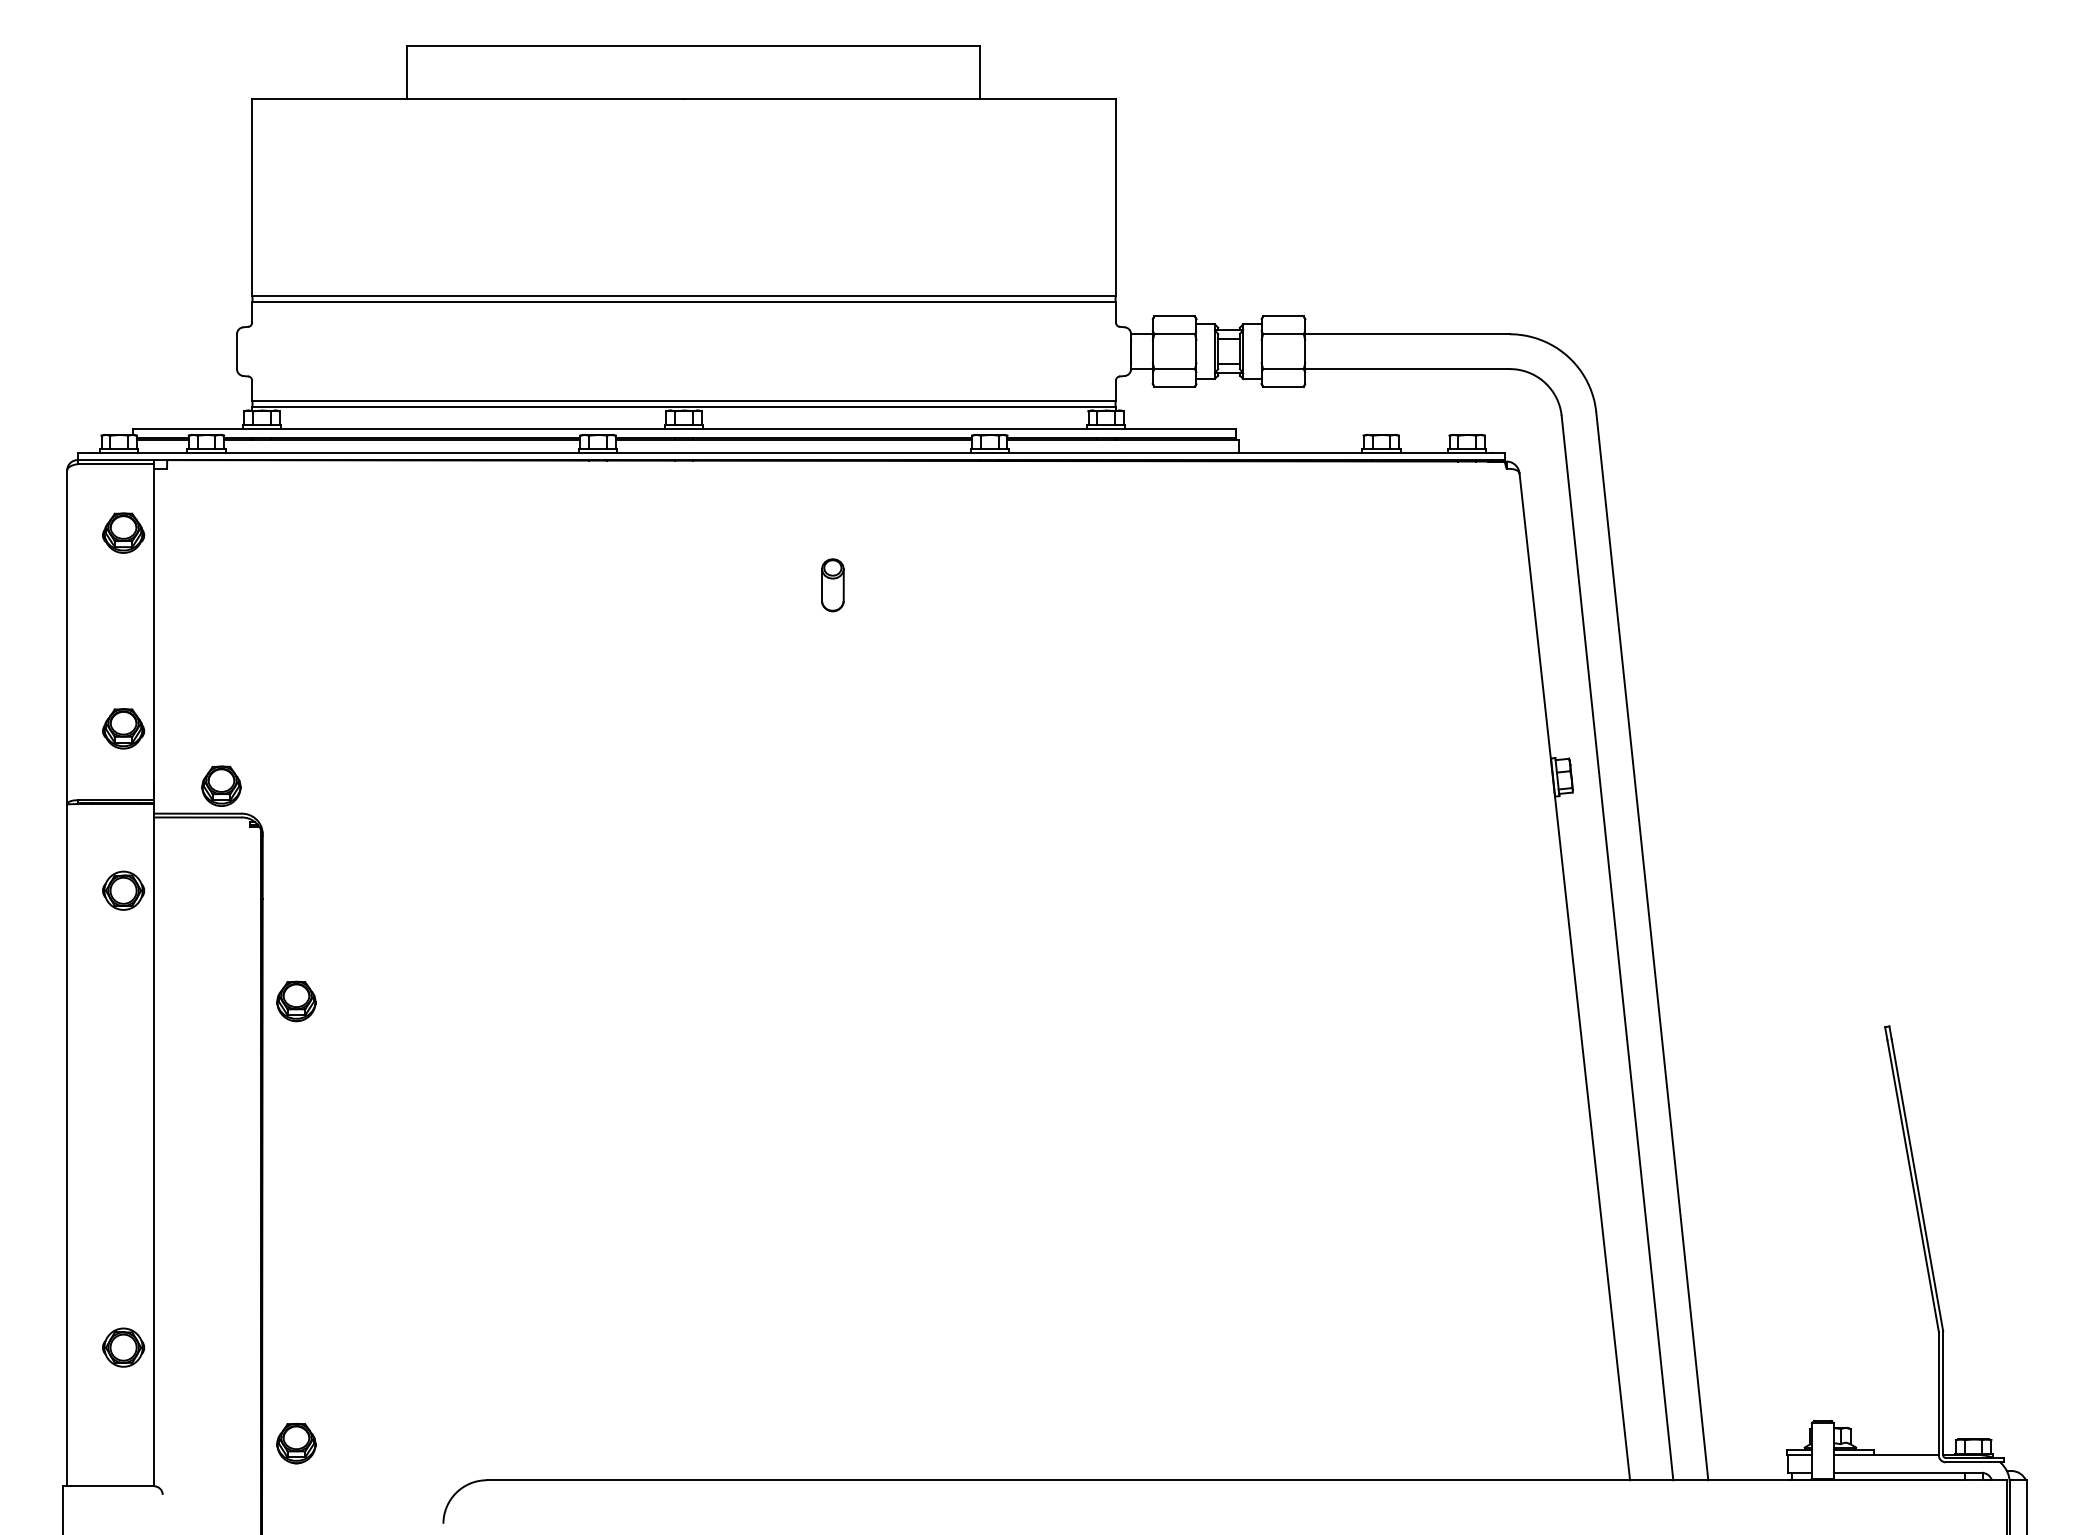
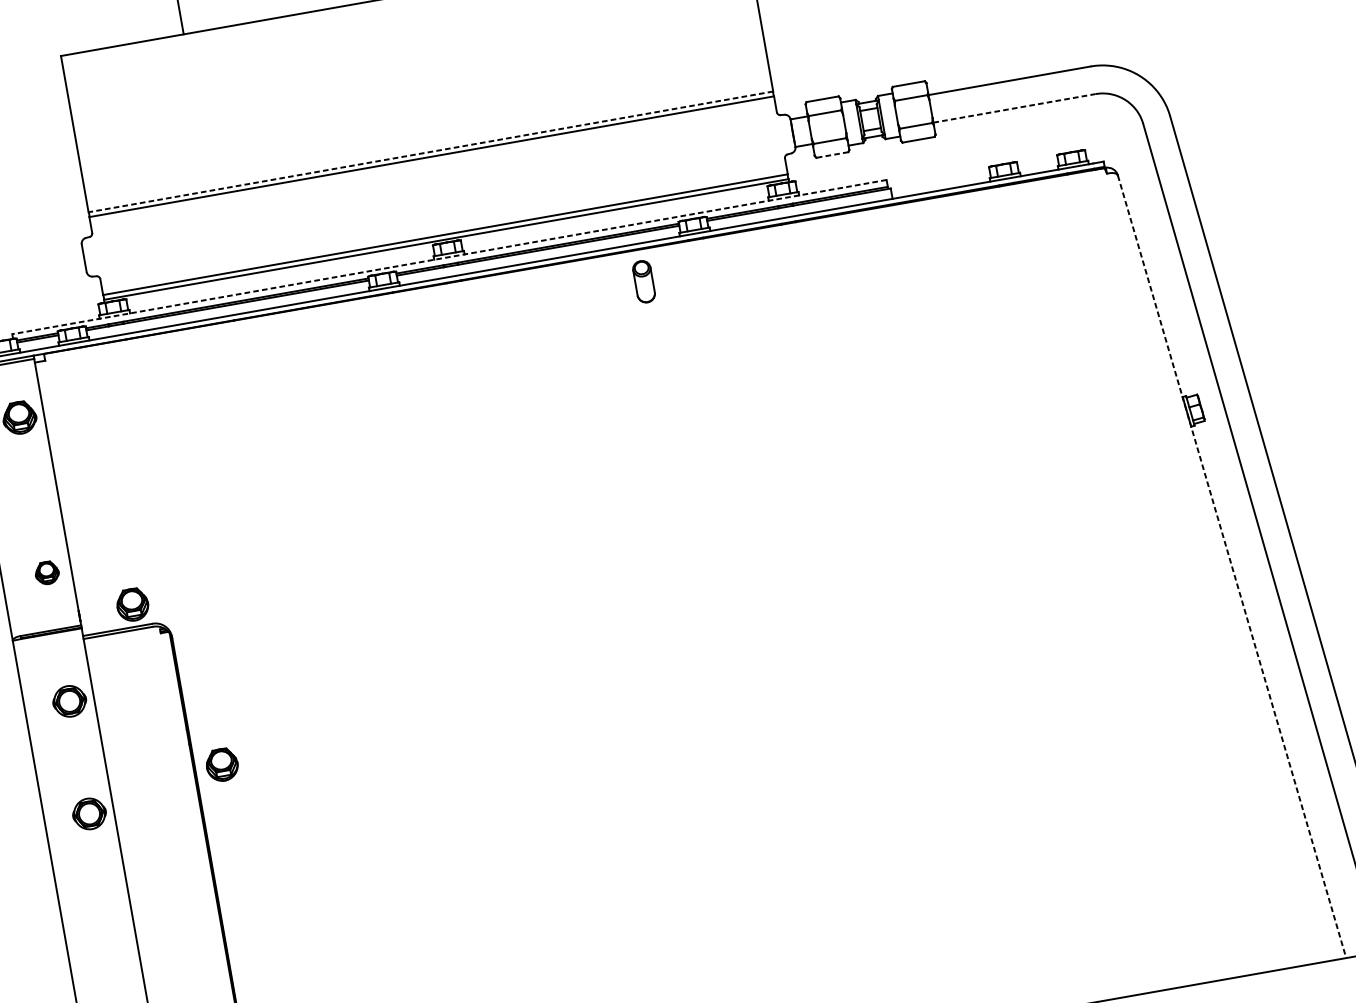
line: (684, 296) -> (431, 151), solid -> dashed
line: (1407, 369) -> (1014, 108), solid -> dashed
line: (1174, 386) -> (832, 154), solid -> dashed
line: (684, 429) -> (449, 257), solid -> dashed
part: (832, 585) -> (643, 281), moved
part: (123, 728) -> (46, 572), size x0.7
line: (1574, 977) -> (1231, 567), solid -> dashed
part: (123, 1032) -> (89, 813), added

